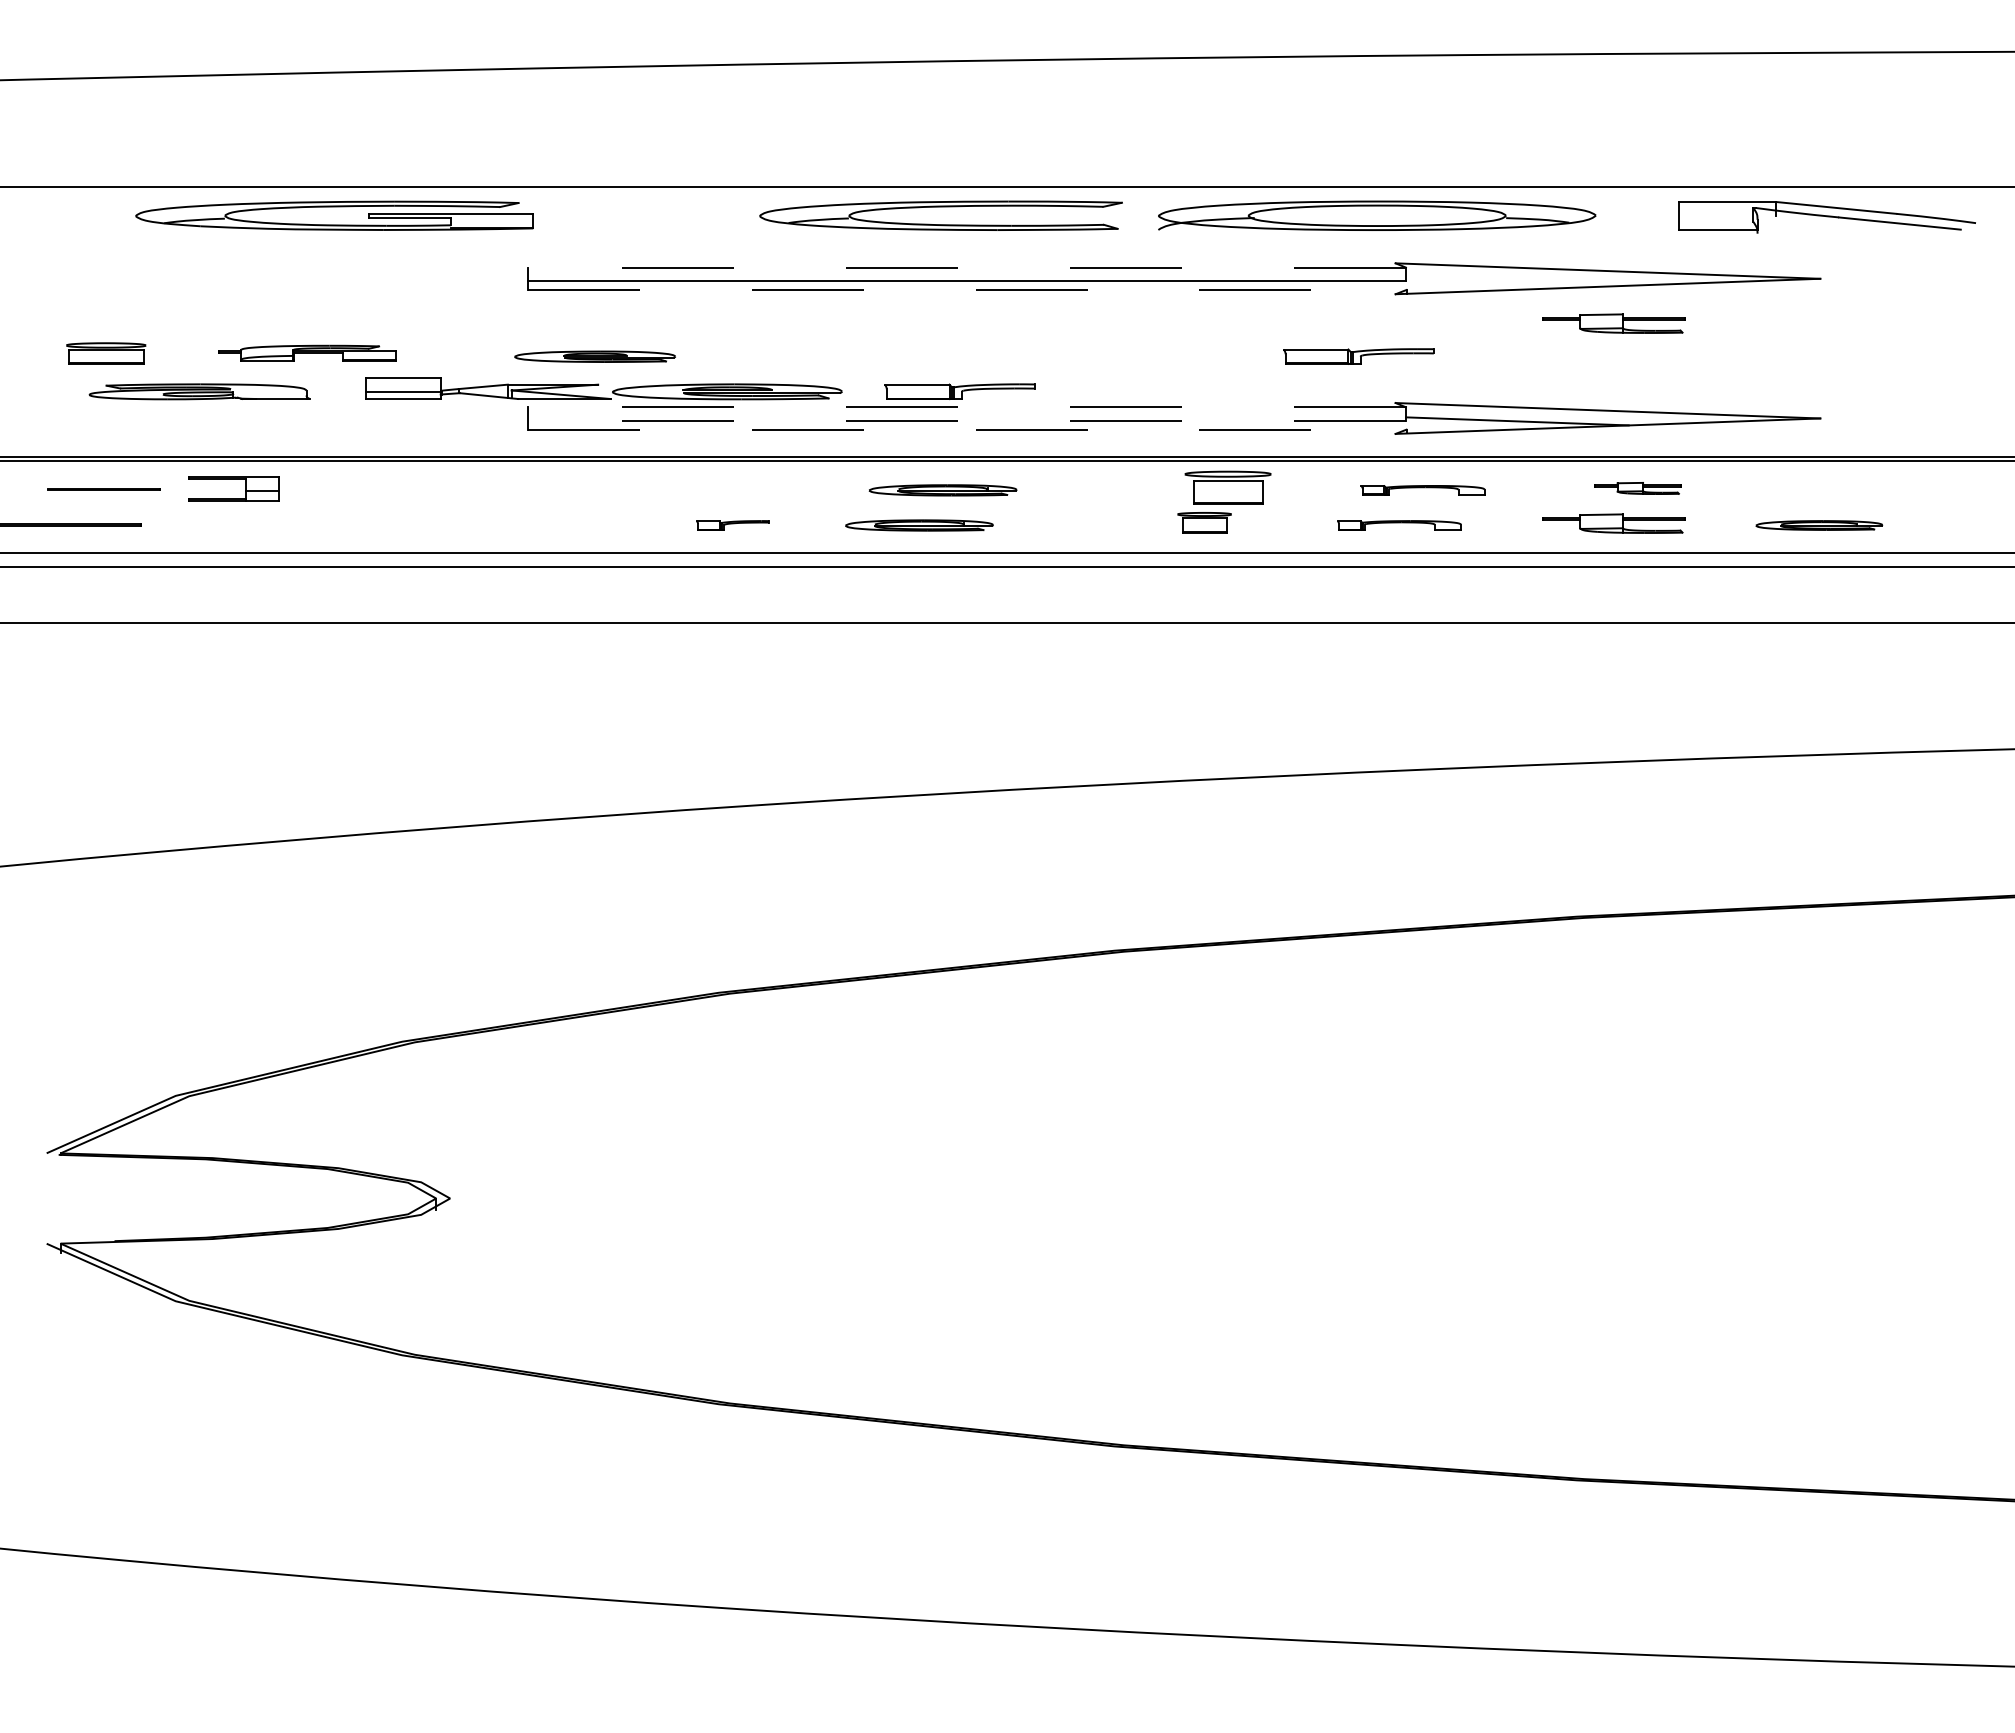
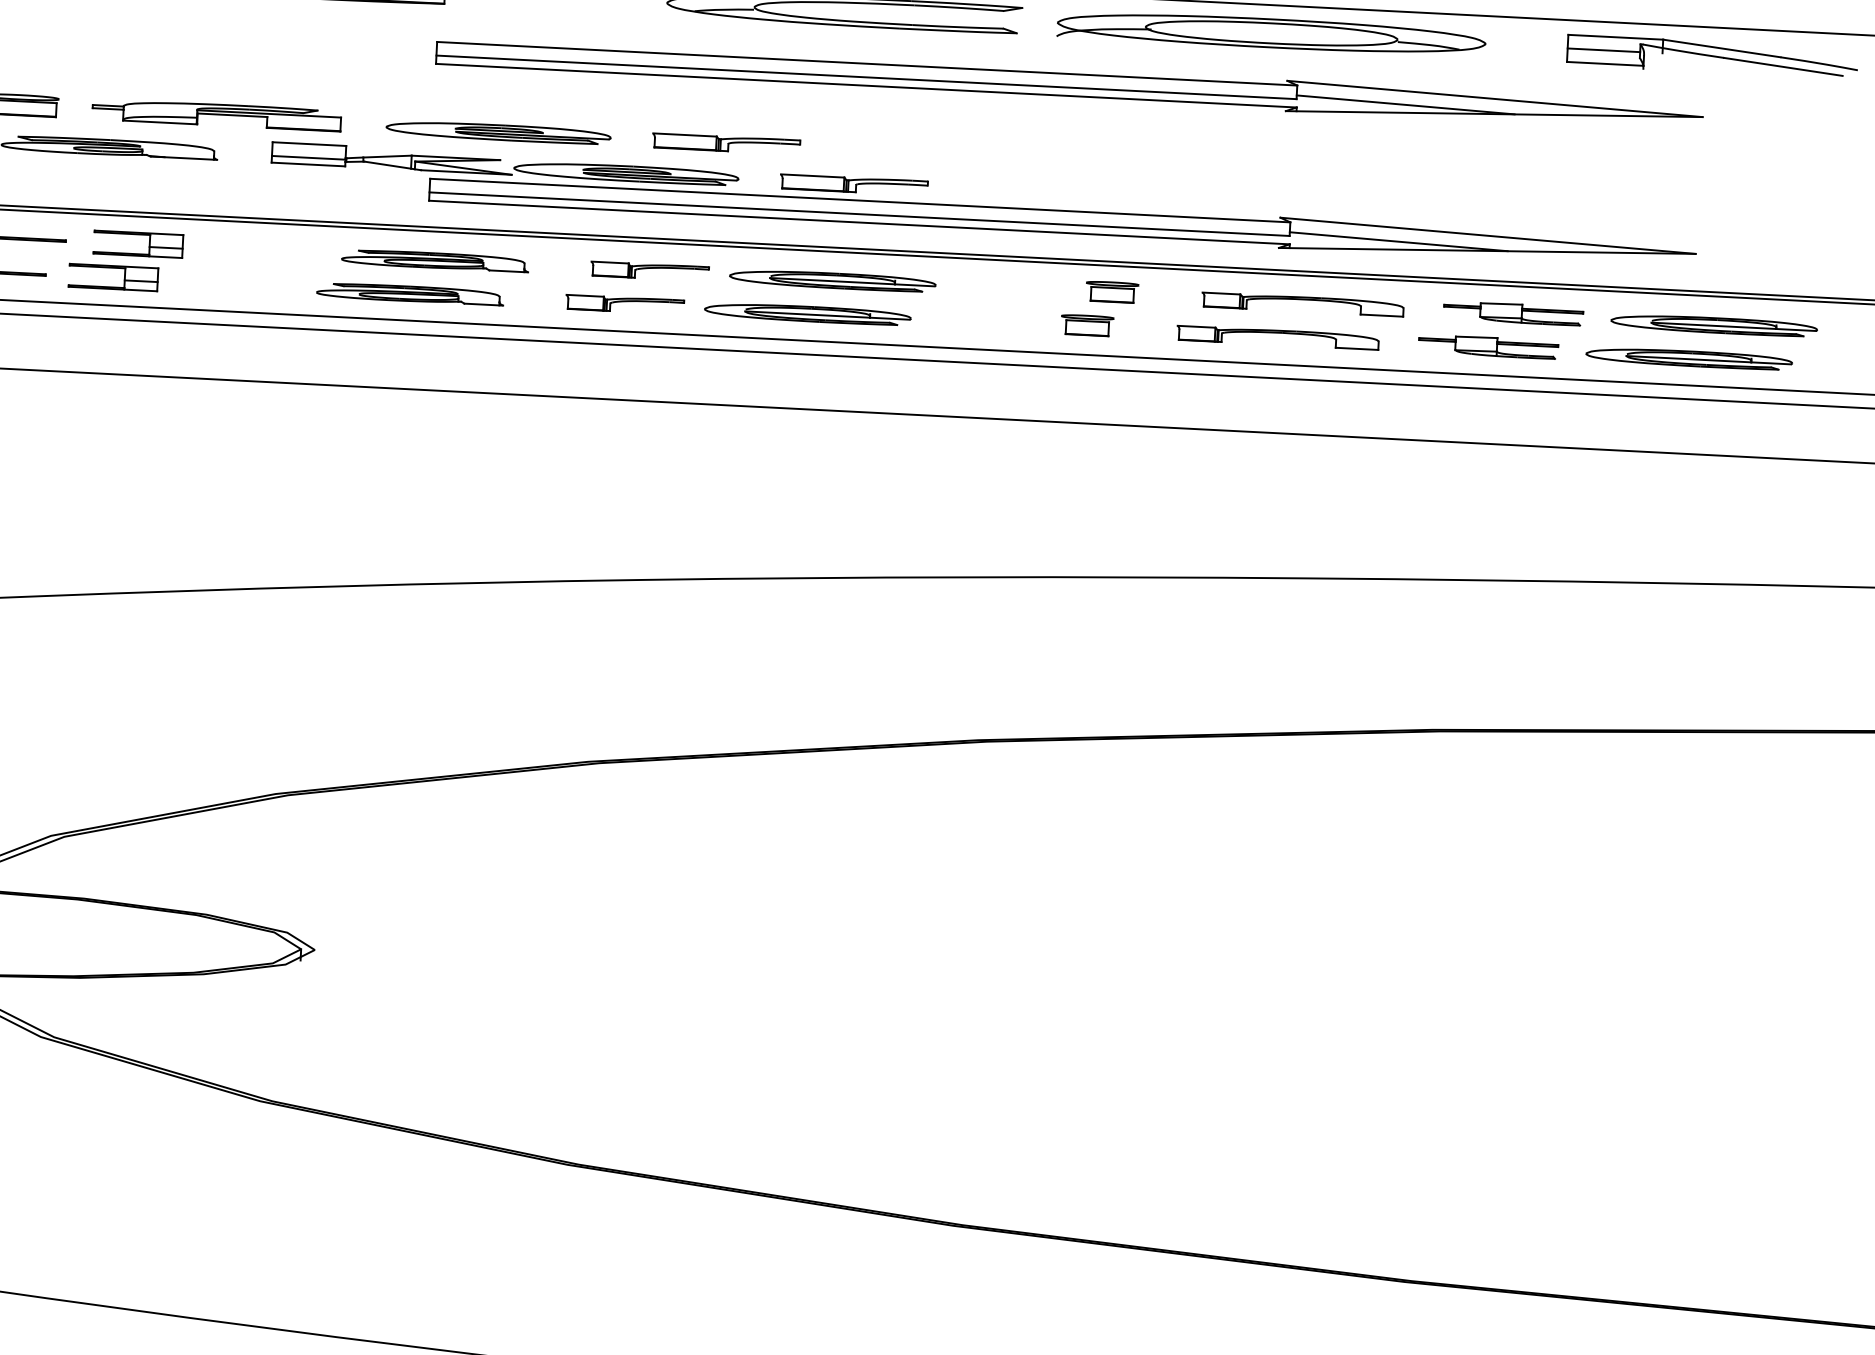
line: (1716, 215) -> (1604, 49), added
line: (966, 267) -> (866, 63), dashed -> solid
line: (1516, 281) -> (1404, 104), added
line: (967, 289) -> (866, 85), dashed -> solid
part: (1613, 323) -> (1497, 150), removed
part: (307, 352) -> (217, 114), size x1.43
part: (594, 356) -> (497, 132), size x1.43
part: (1358, 356) -> (726, 143), moved
line: (966, 407) -> (859, 200), dashed -> solid
line: (966, 421) -> (859, 214), dashed -> solid
line: (967, 429) -> (859, 222), dashed -> solid
part: (1228, 487) -> (1112, 292), size x0.62
part: (1637, 488) -> (1513, 313), size x1.67
part: (536, 490) -> (434, 260), added
part: (755, 490) -> (649, 271), added
part: (942, 490) -> (832, 280), size x1.43
part: (1422, 490) -> (1302, 304), size x1.67
part: (1842, 490) -> (1713, 325), added
part: (513, 525) -> (410, 293), added
part: (732, 525) -> (624, 304), size x1.67
part: (919, 525) -> (807, 314), size x1.43
part: (1399, 525) -> (1278, 337), size x1.67
part: (1819, 525) -> (1689, 358), size x1.67
part: (210, 533) -> (113, 286), added

